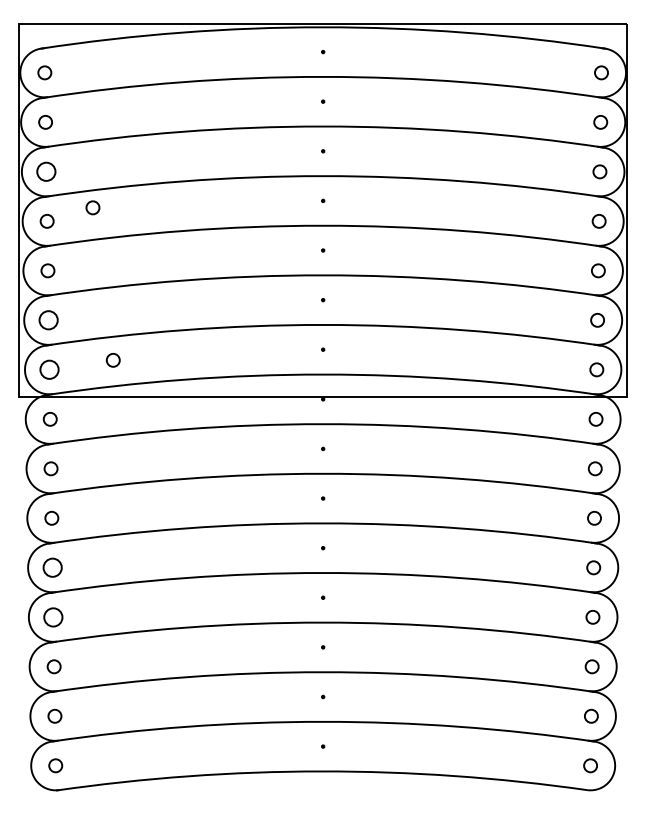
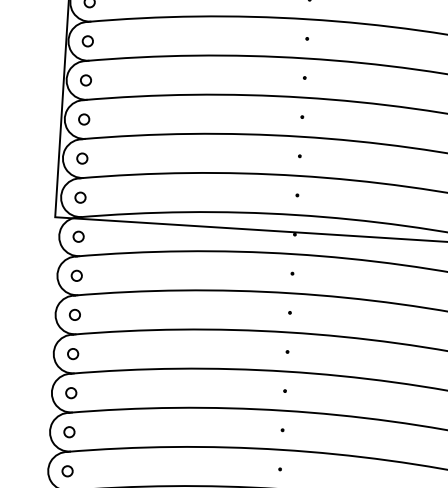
circle: (46, 171) -> (87, 41), size x0.71
circle: (92, 207) -> (122, 71), removed
circle: (48, 320) -> (82, 158), size x0.71
circle: (112, 360) -> (130, 193), removed
circle: (49, 369) -> (80, 197), size x0.71
circle: (52, 567) -> (73, 353), size x0.71
circle: (53, 616) -> (71, 392), size x0.71

